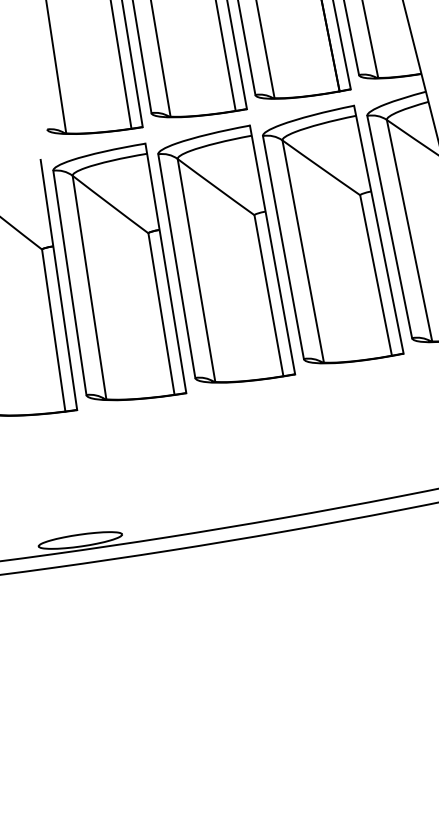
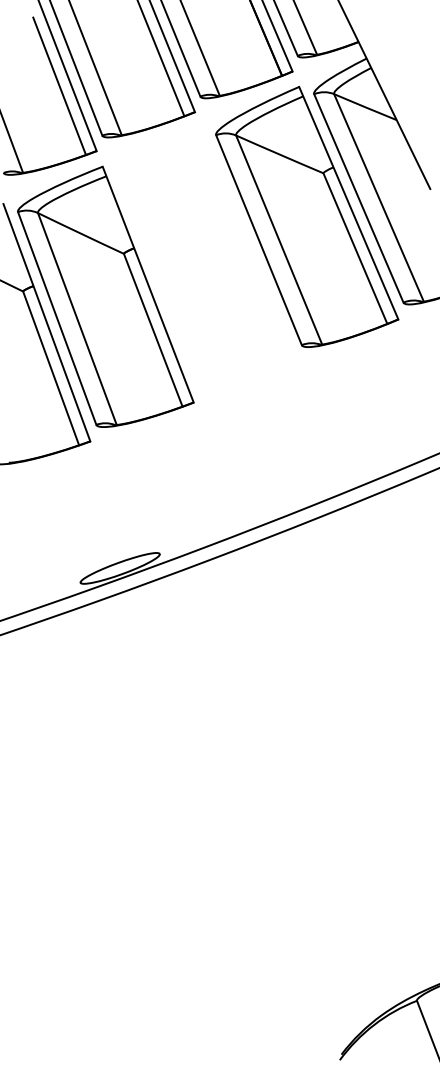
part: (228, 253) -> (206, 257), removed

